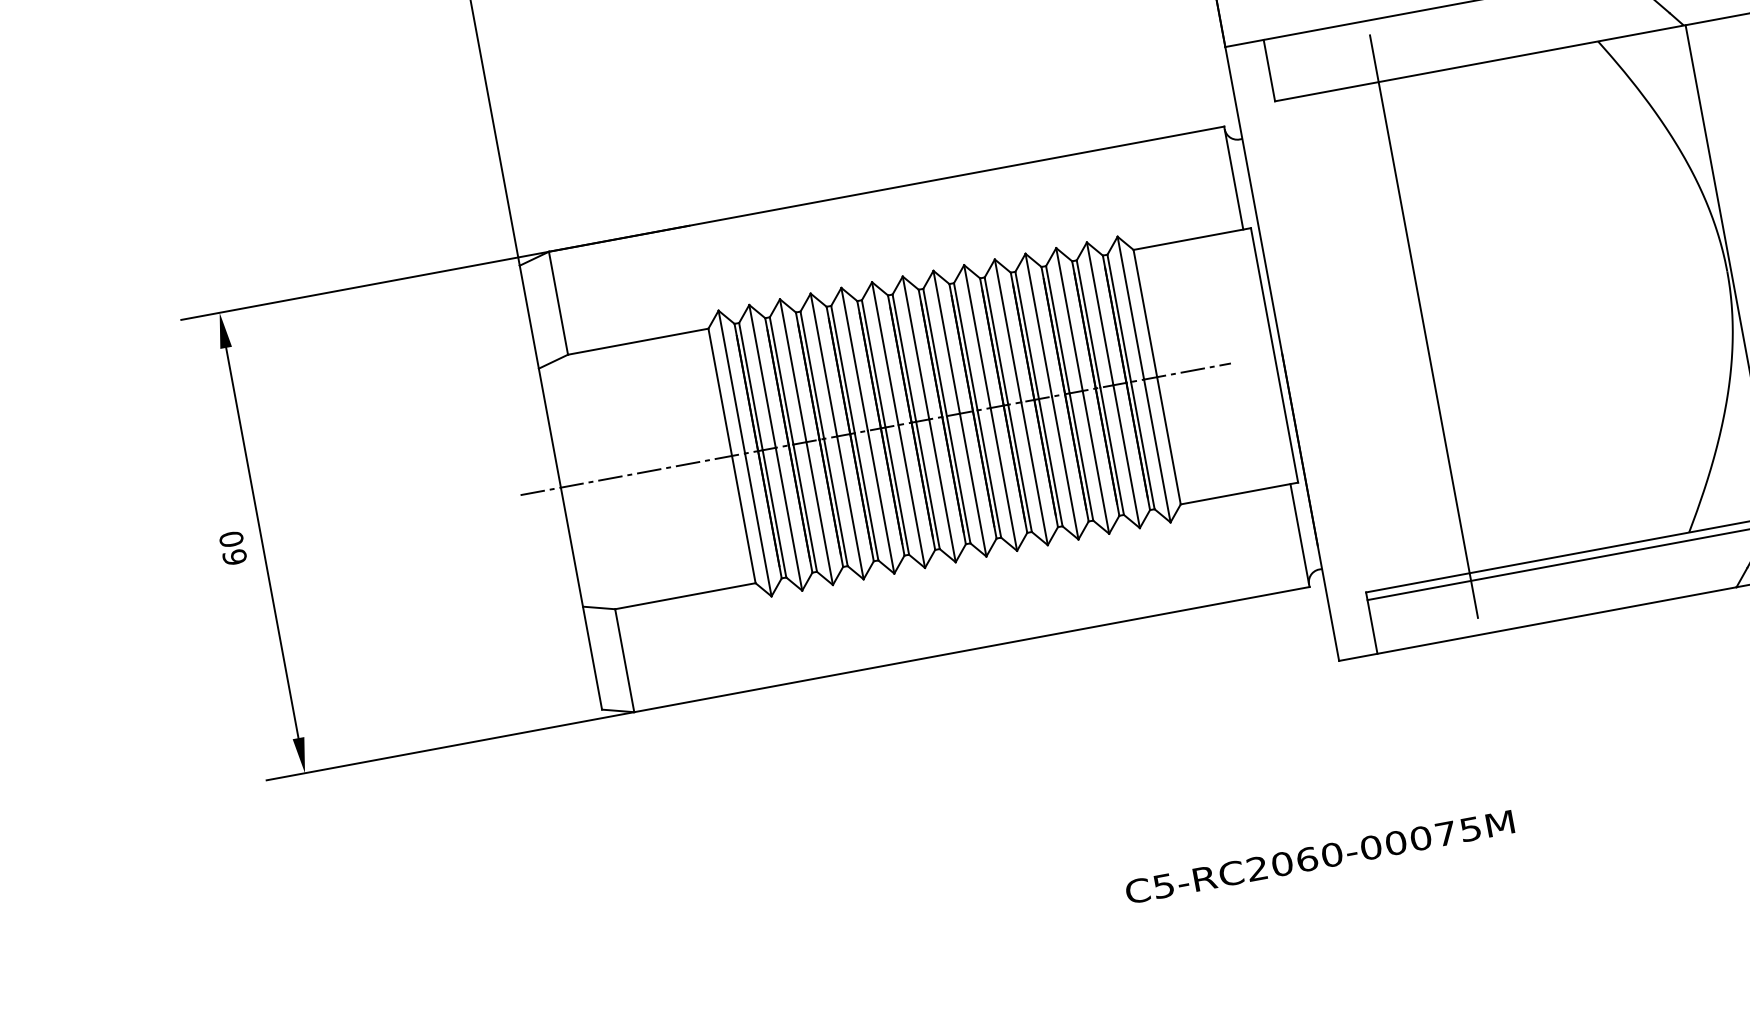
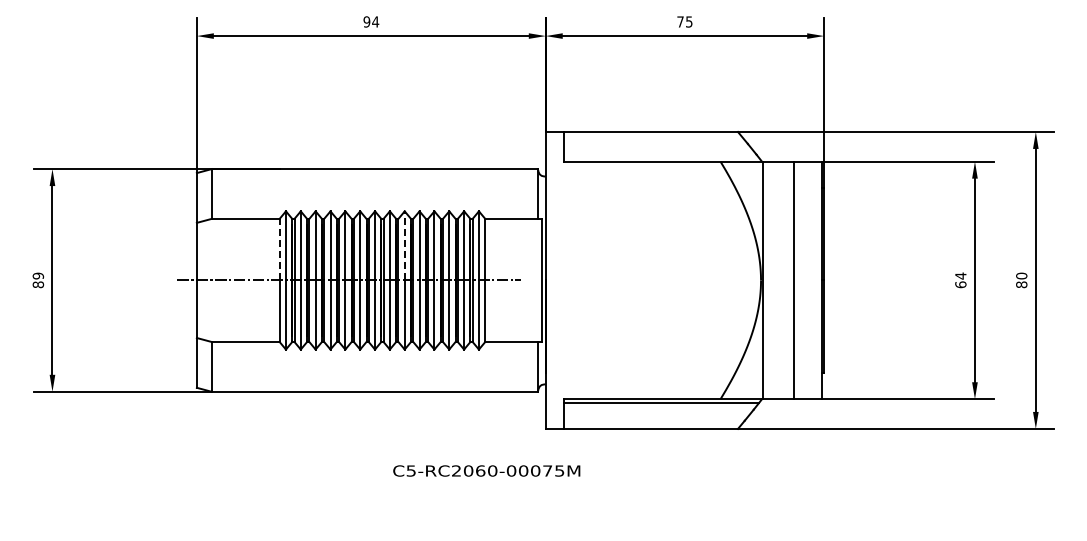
line: (1423, 325) -> (614, 279), removed
line: (976, 335) -> (404, 245), solid -> dashed
line: (719, 392) -> (279, 249), solid -> dashed
text: (233, 548) -> (38, 280), 60 -> 89
text: (1319, 856) -> (486, 470), moved

